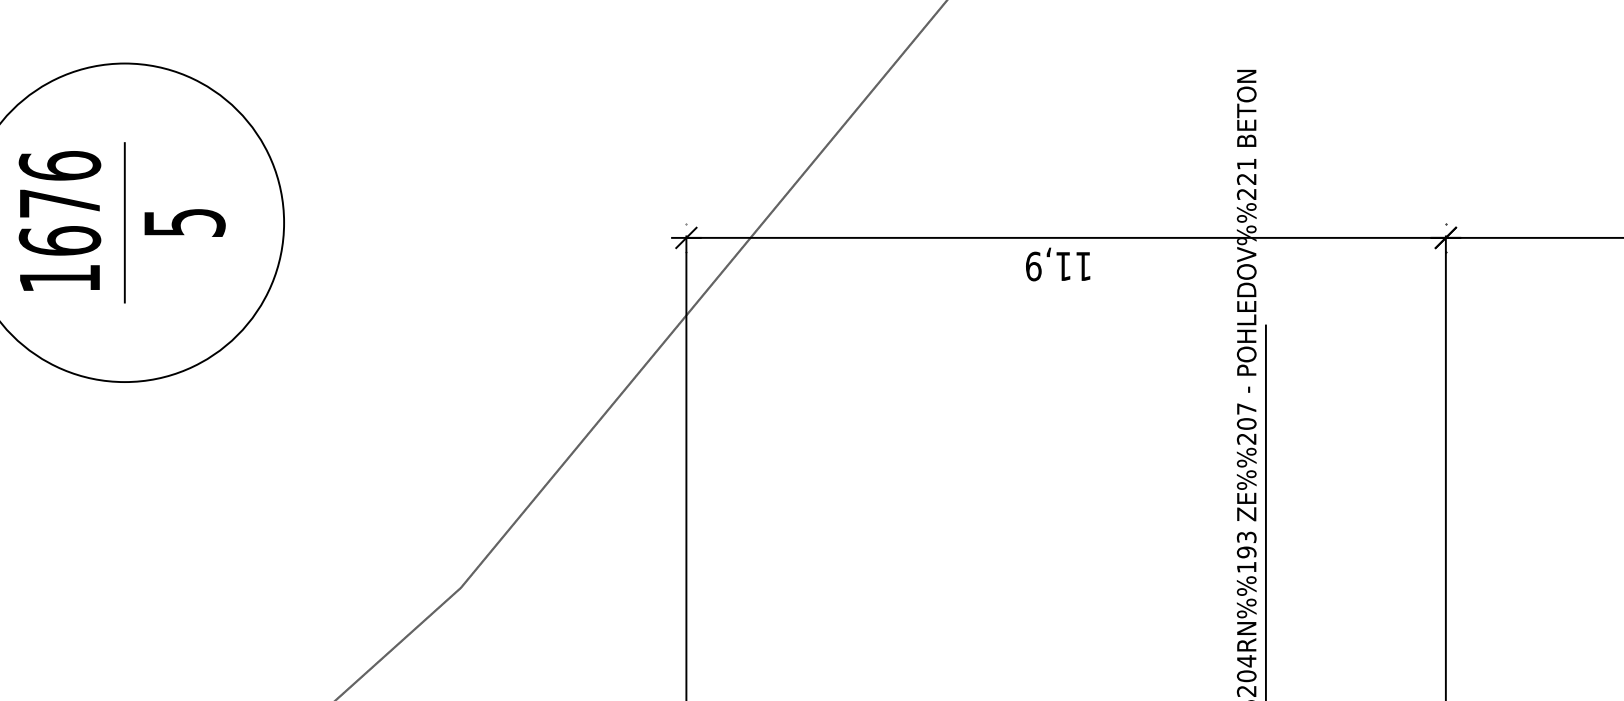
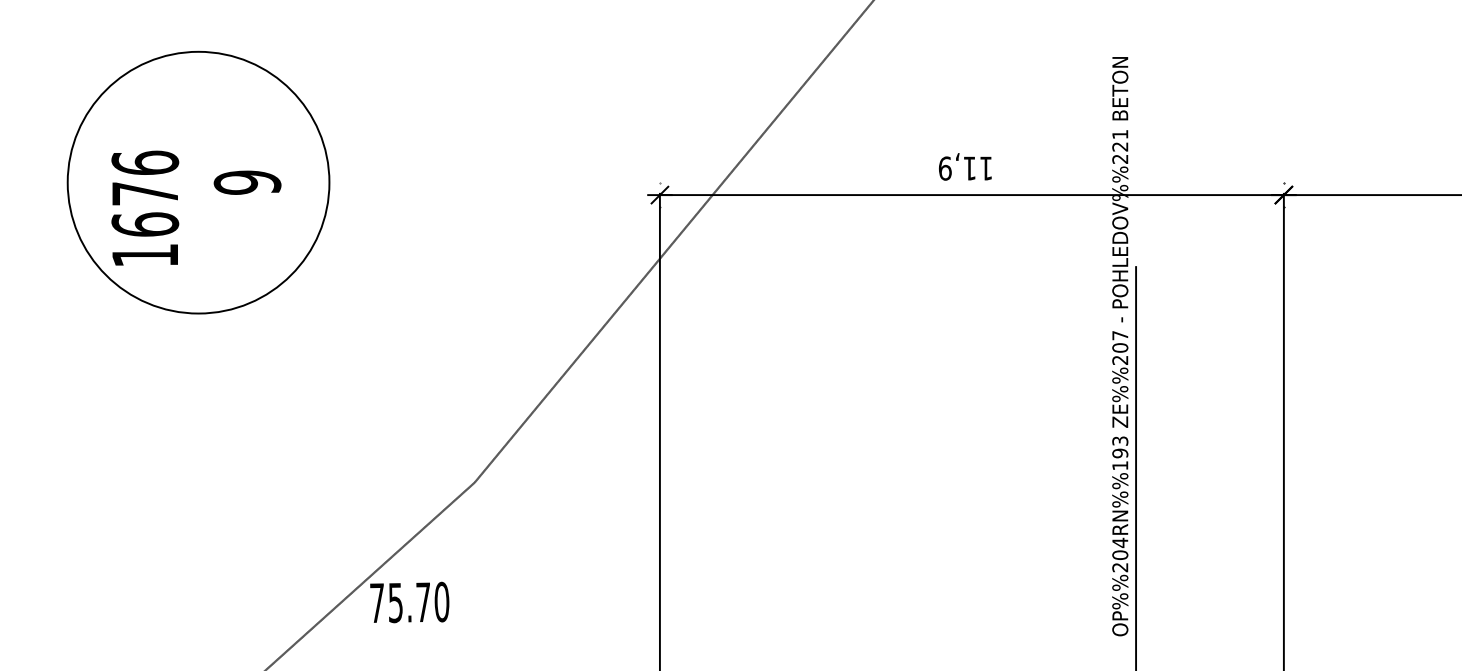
text: (60, 220) -> (145, 207), moved
line: (124, 222) -> (198, 182), removed
text: (184, 222) -> (247, 182), 5 -> 9
text: (1058, 263) -> (965, 166), moved

